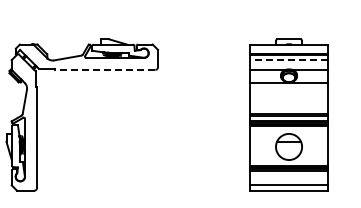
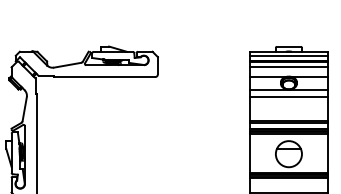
line: (289, 48) -> (289, 55), added
line: (288, 60) -> (288, 67), dashed -> solid
line: (104, 69) -> (104, 76), dashed -> solid
line: (289, 89) -> (289, 96), added

